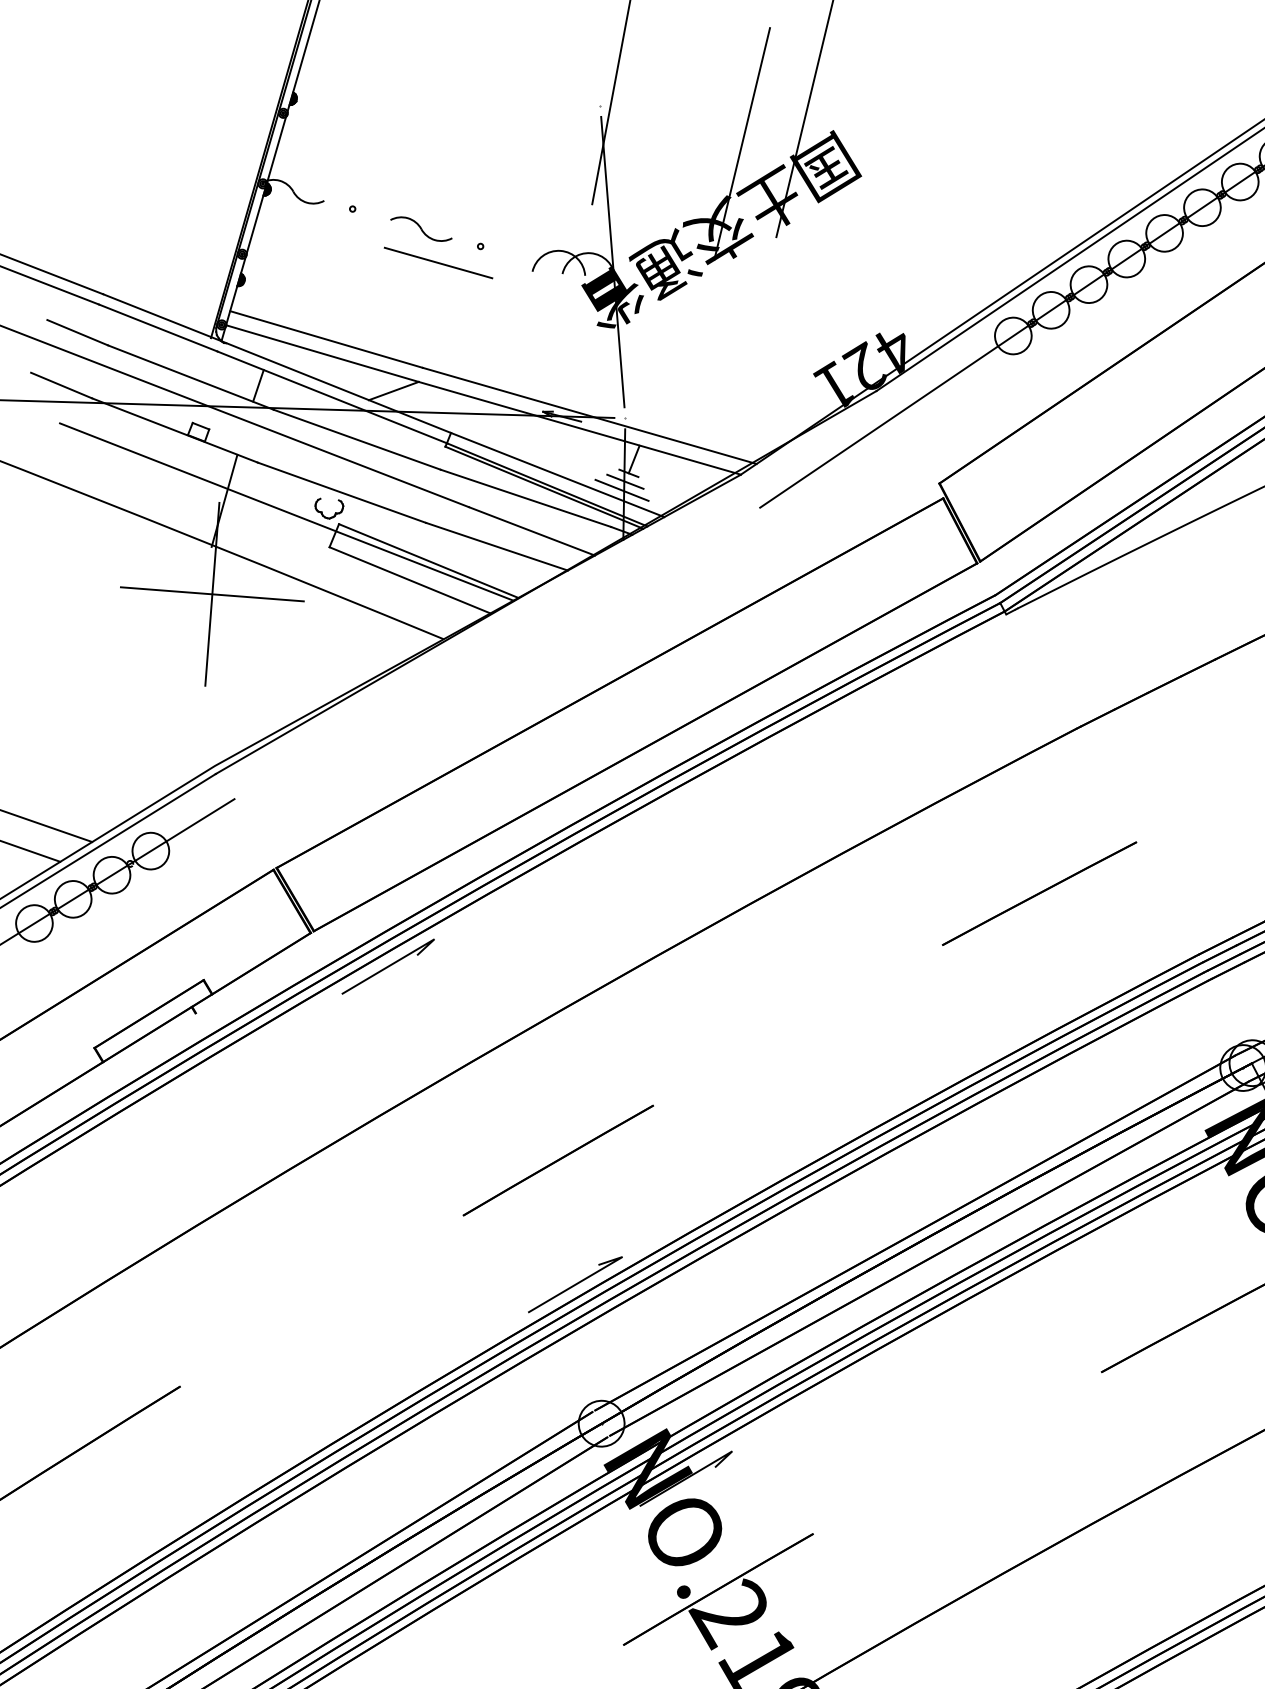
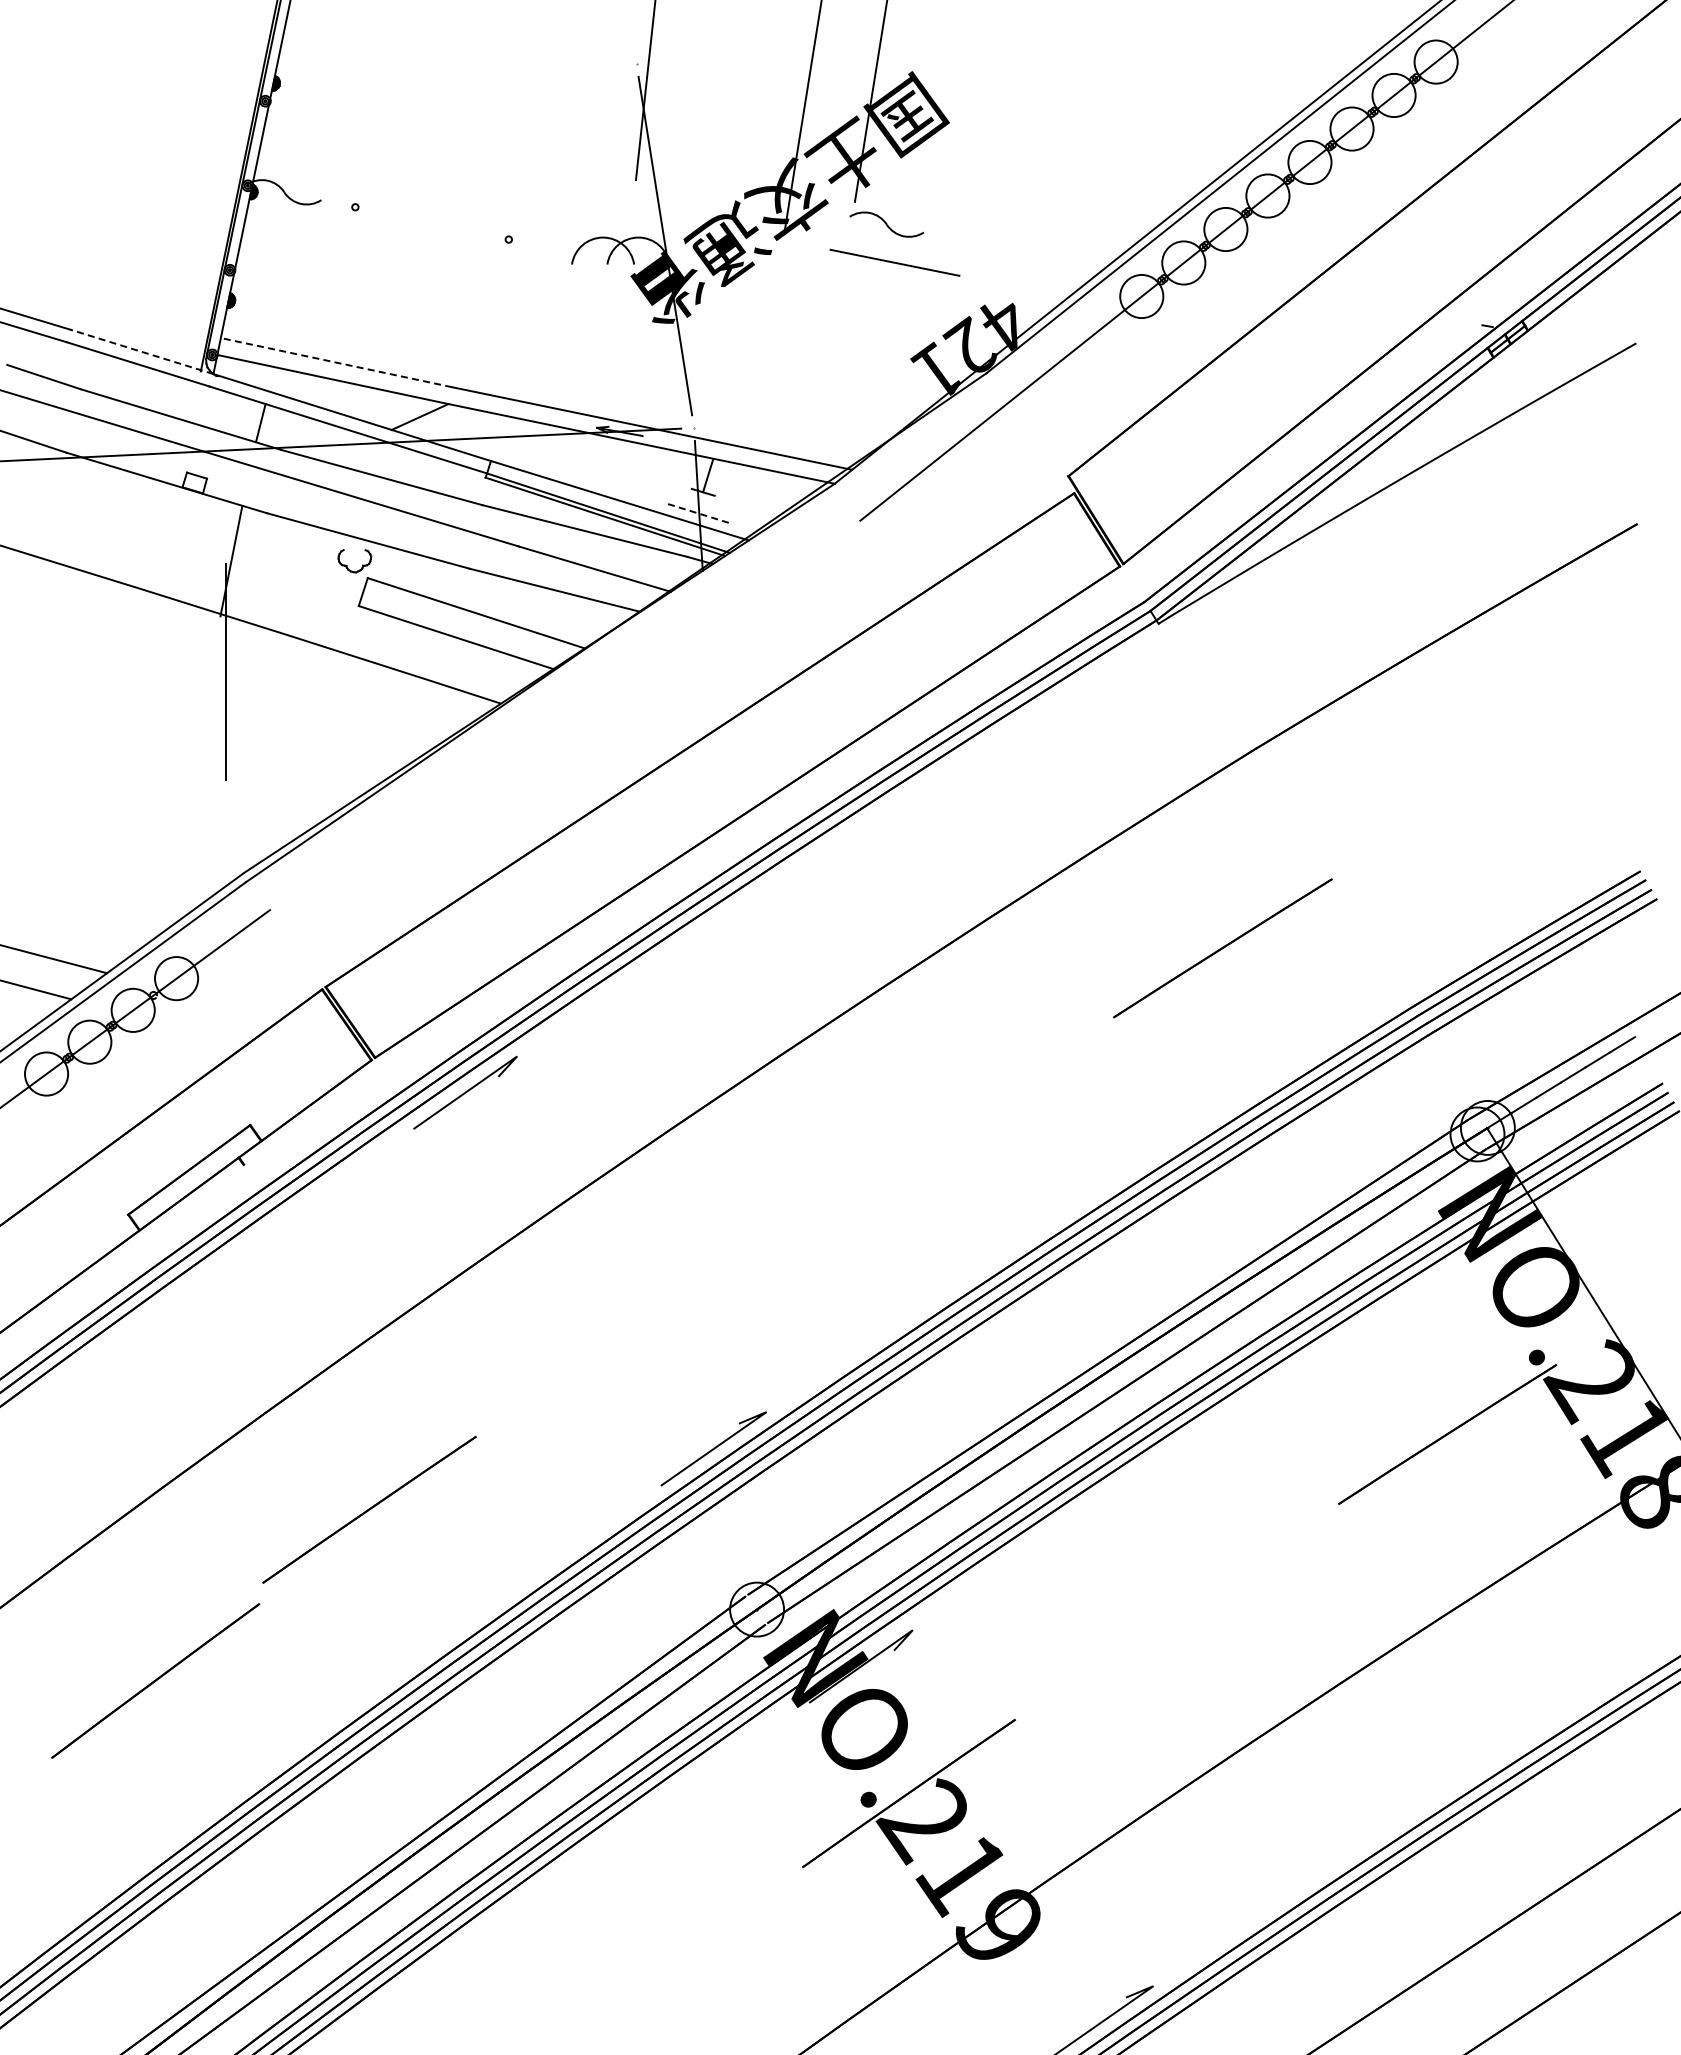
part: (421, 229) -> (886, 224), moved
line: (438, 262) -> (894, 262), moved
line: (162, 317) -> (141, 351), solid -> dashed
line: (326, 339) -> (336, 362), solid -> dashed
line: (625, 481) -> (699, 502), removed
line: (621, 490) -> (696, 512), solid -> dashed
line: (286, 511) -> (305, 568), removed
line: (212, 594) -> (225, 671), removed
line: (558, 1160) -> (369, 1509), moved

